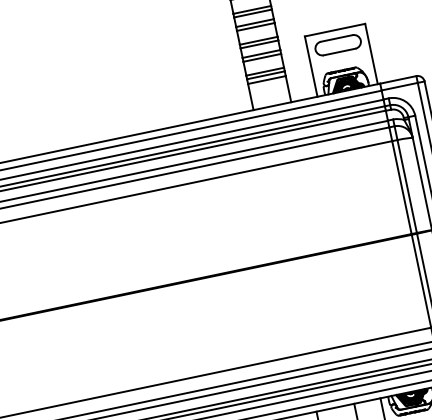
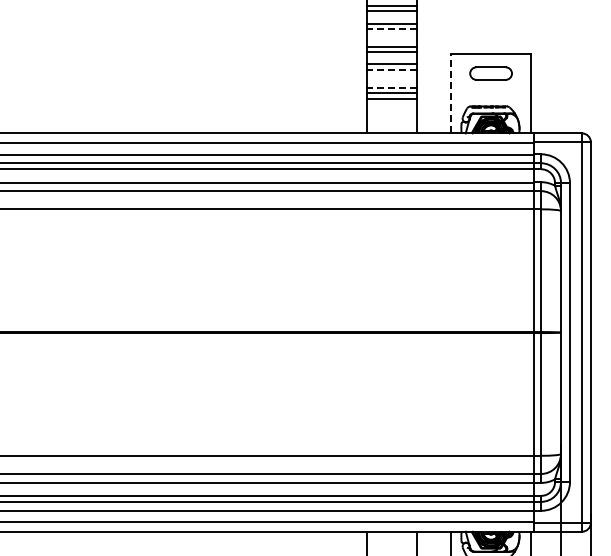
line: (255, 26) -> (391, 28), solid -> dashed
part: (337, 45) -> (490, 73), size x0.7
line: (262, 57) -> (391, 69), solid -> dashed
line: (311, 66) -> (451, 93), solid -> dashed
line: (264, 71) -> (391, 87), solid -> dashed

